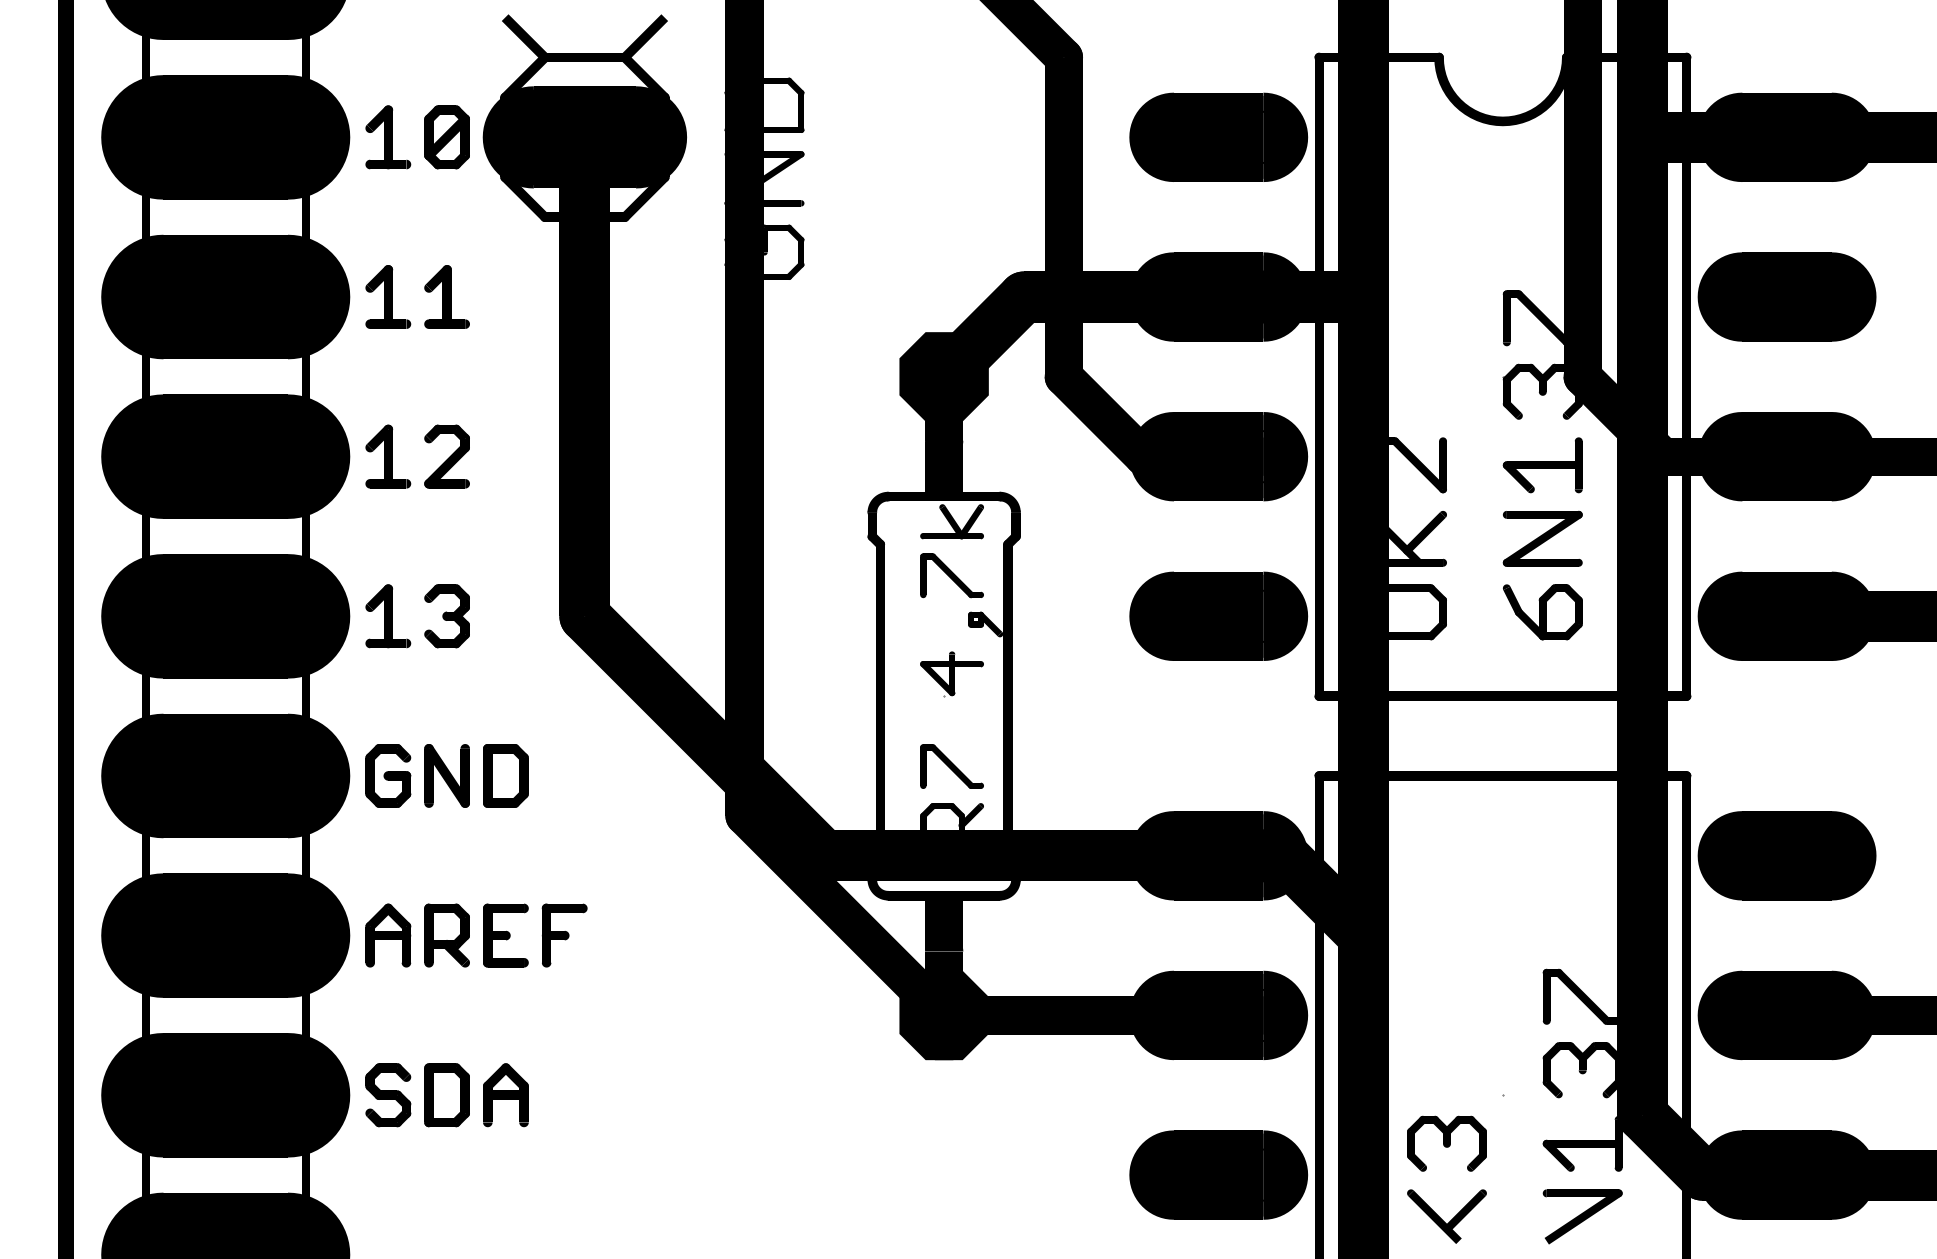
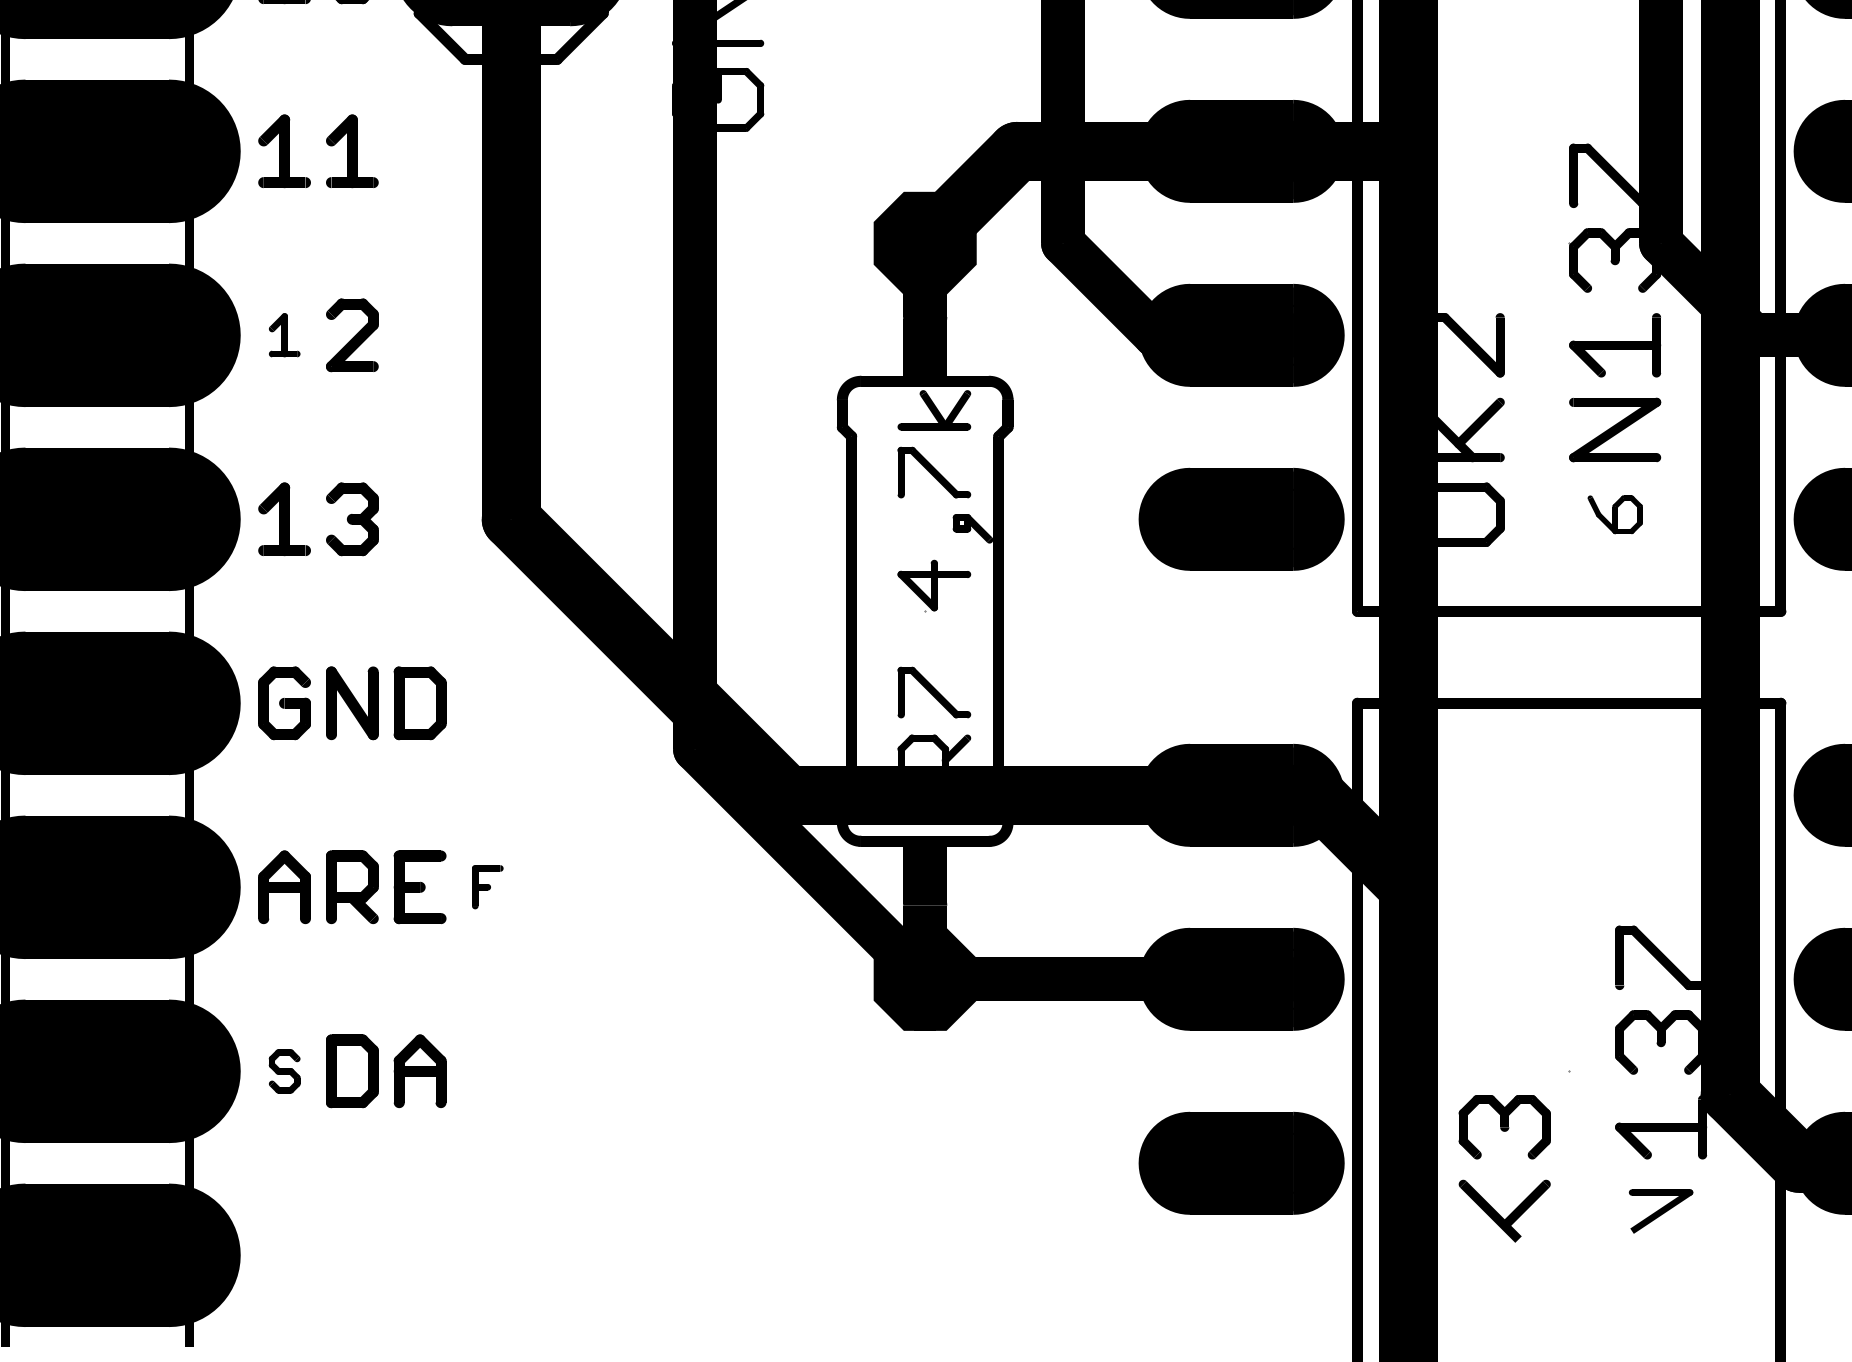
part: (388, 456) -> (284, 335), size x0.6
part: (1542, 612) -> (1614, 514), size x0.6
part: (564, 935) -> (487, 887), size x0.6
part: (388, 1095) -> (284, 1071), size x0.6
part: (1582, 1216) -> (1660, 1211), size x0.7

